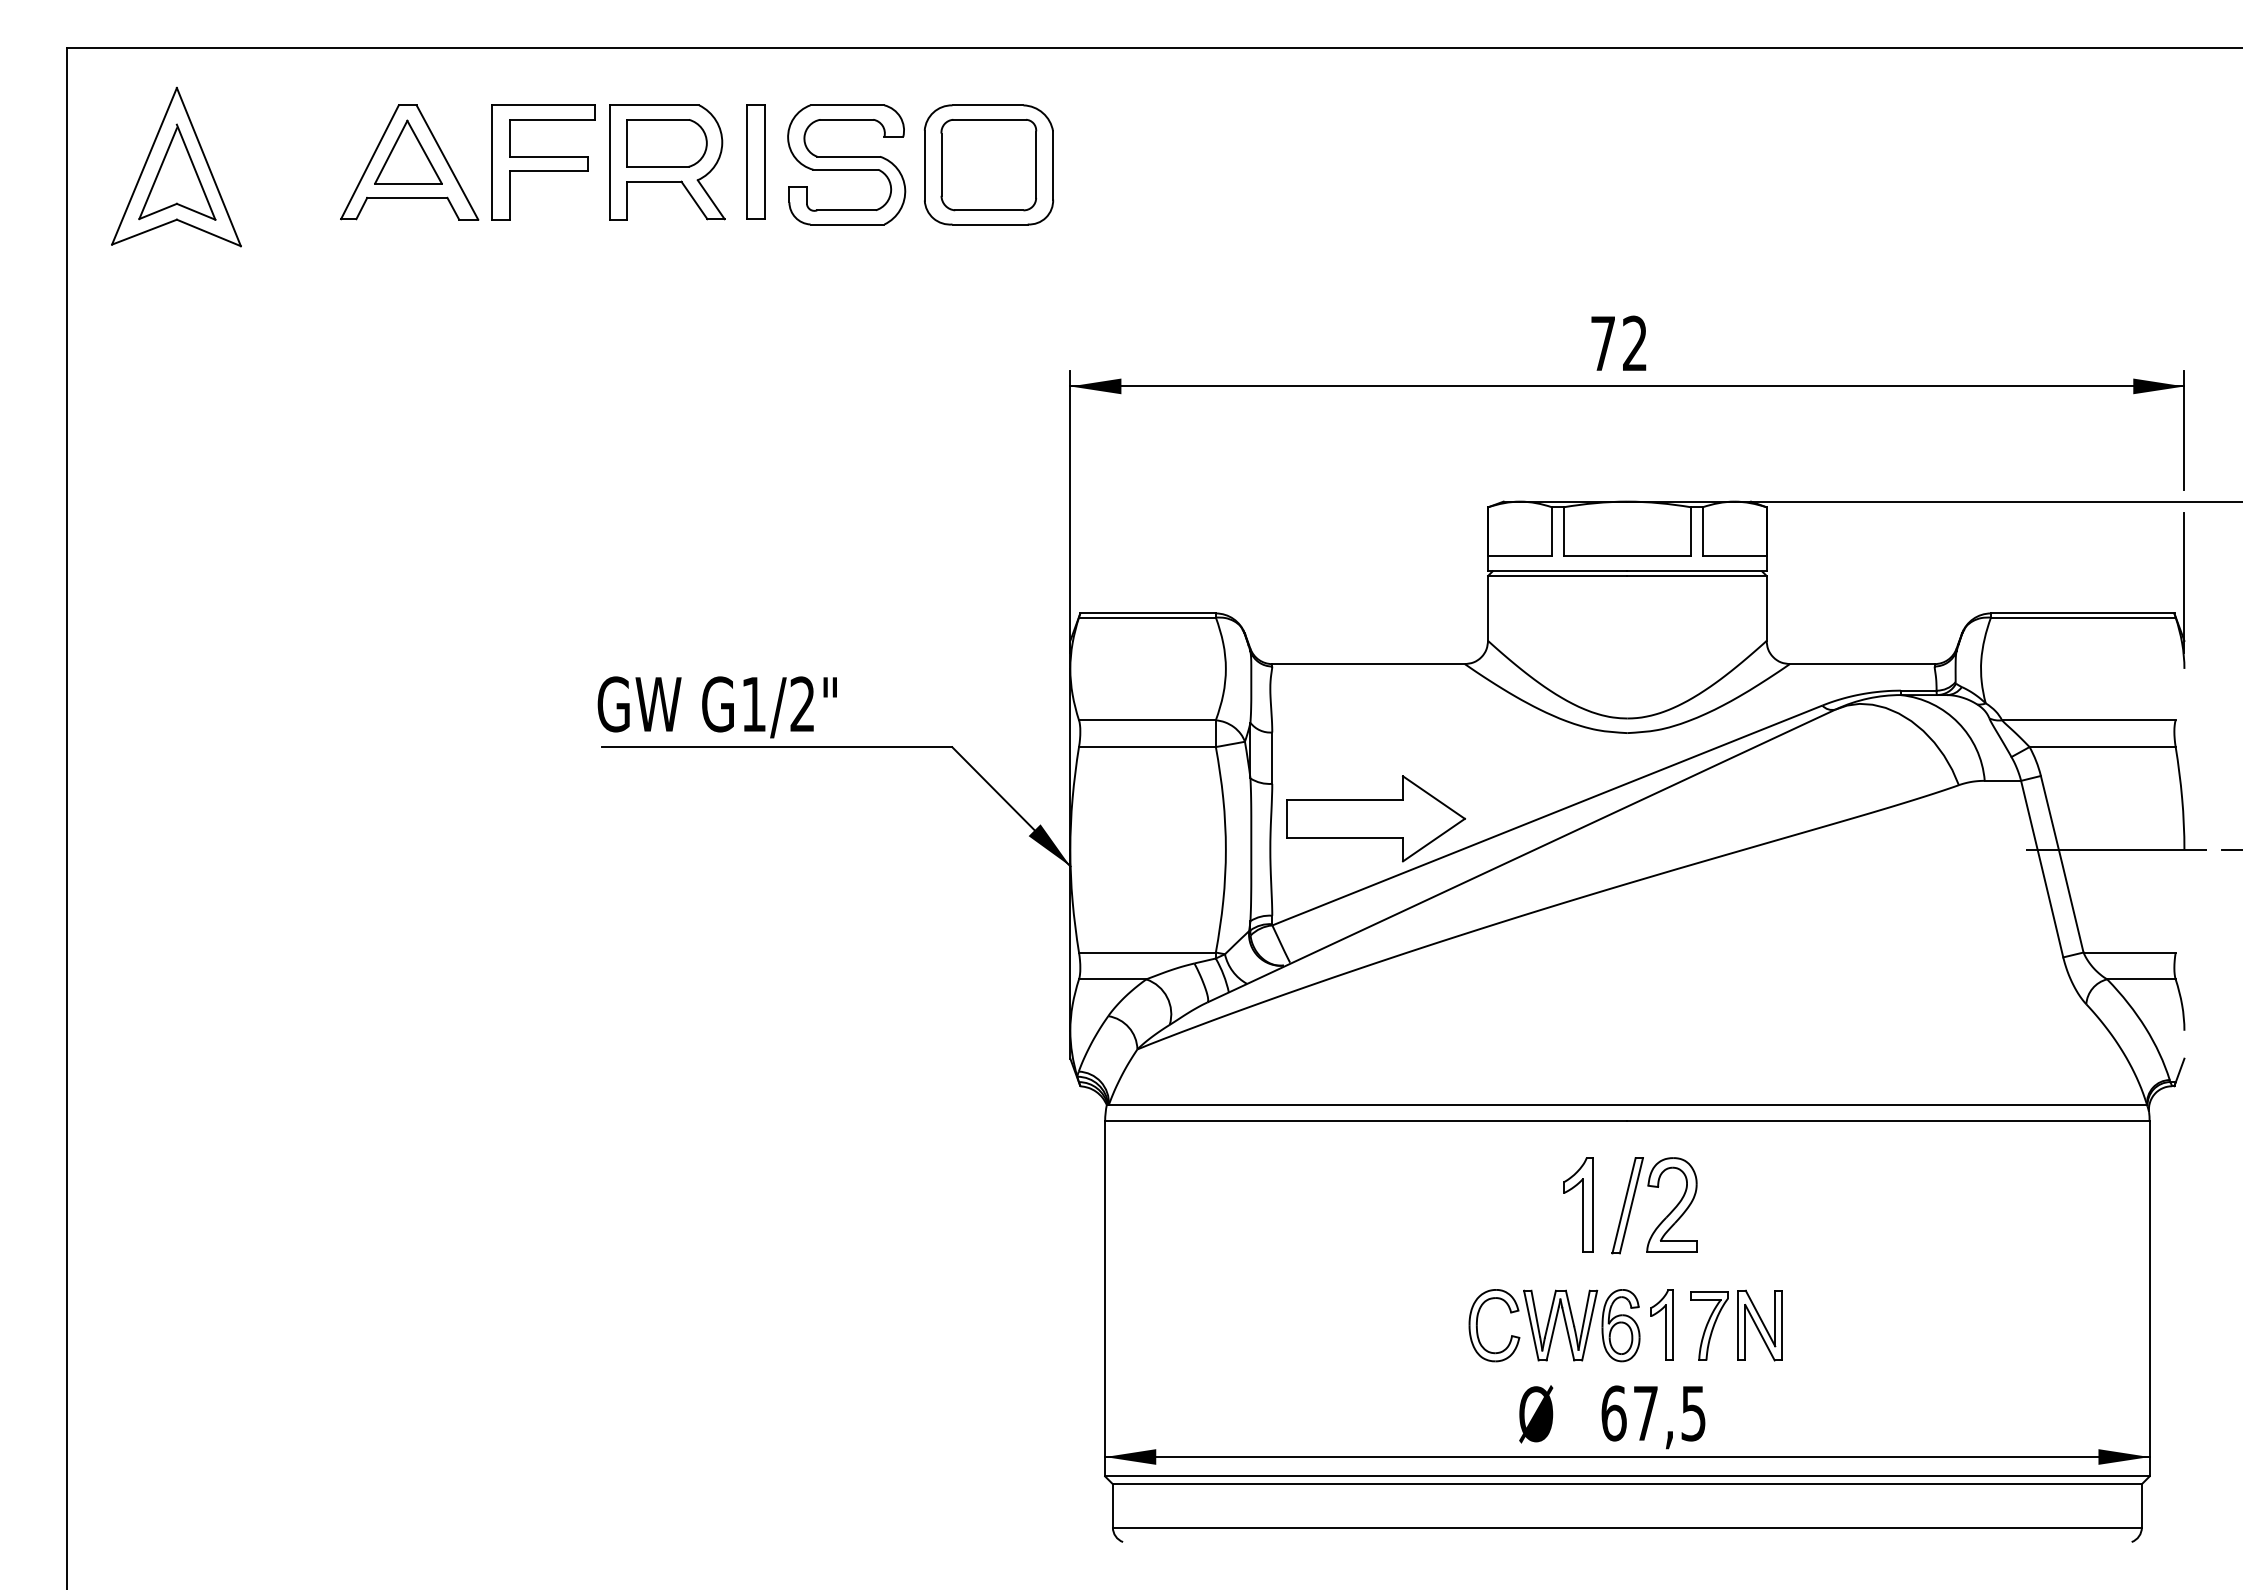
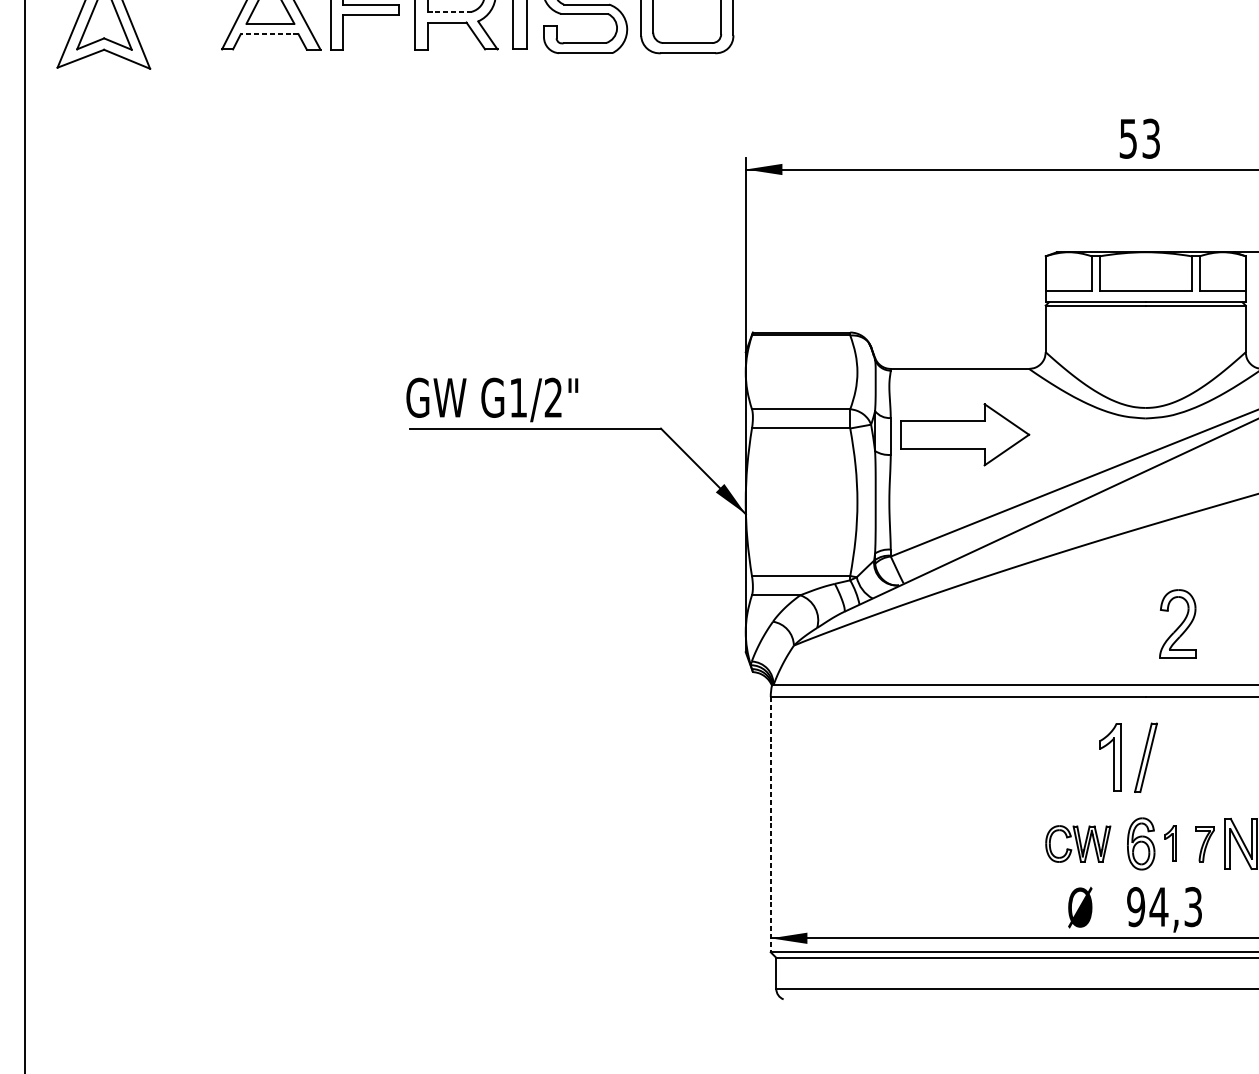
line: (657, 166) -> (449, 11), solid -> dashed
line: (406, 197) -> (269, 33), solid -> dashed
text: (1619, 343) -> (1140, 138), 72 -> 53
part: (1375, 818) -> (964, 434), moved
part: (1671, 1204) -> (1177, 623), moved
line: (1105, 1298) -> (770, 824), solid -> dashed
part: (1661, 1324) -> (1170, 843), size x0.7
part: (1533, 1325) -> (1078, 843), size x0.7
part: (1709, 1325) -> (1204, 843), size x0.7
text: (1653, 1413) -> (1164, 907), 67,5 -> 94,3

